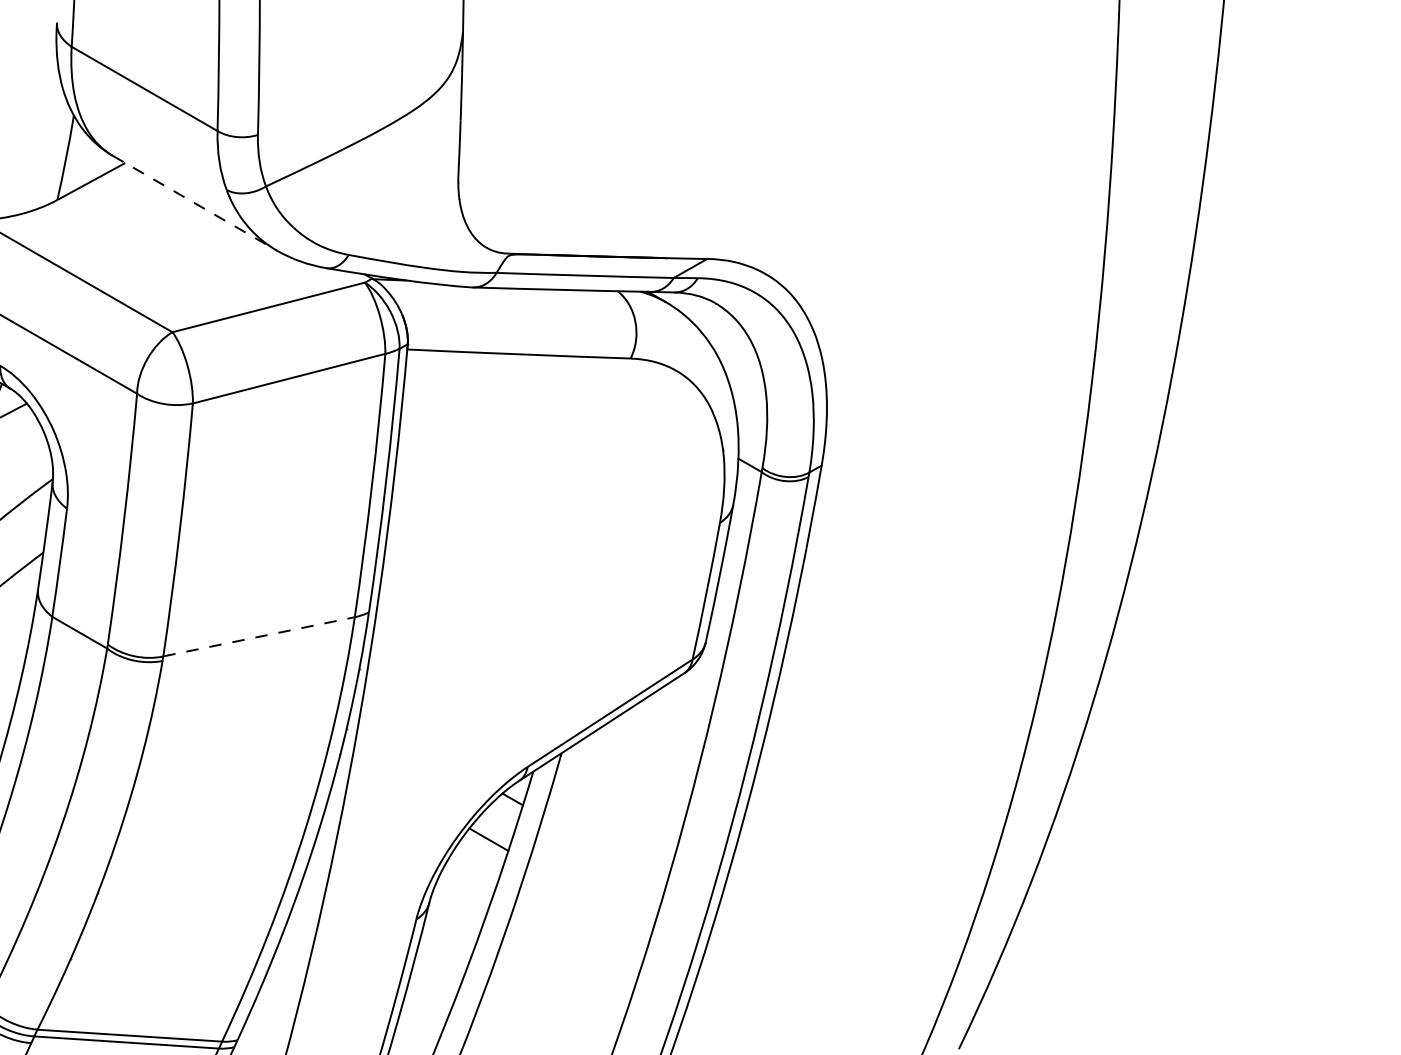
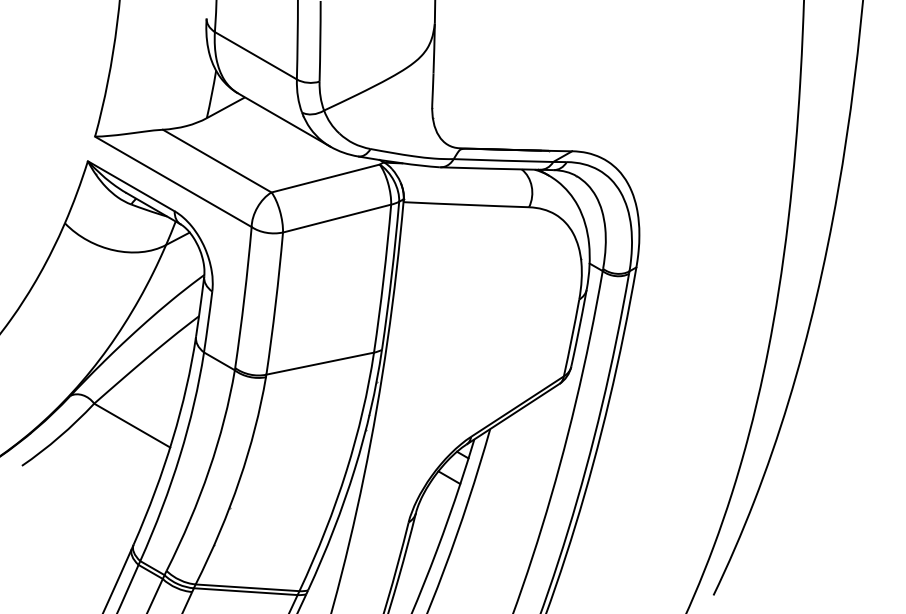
line: (195, 204) -> (284, 120), dashed -> solid
line: (259, 636) -> (320, 363), dashed -> solid

